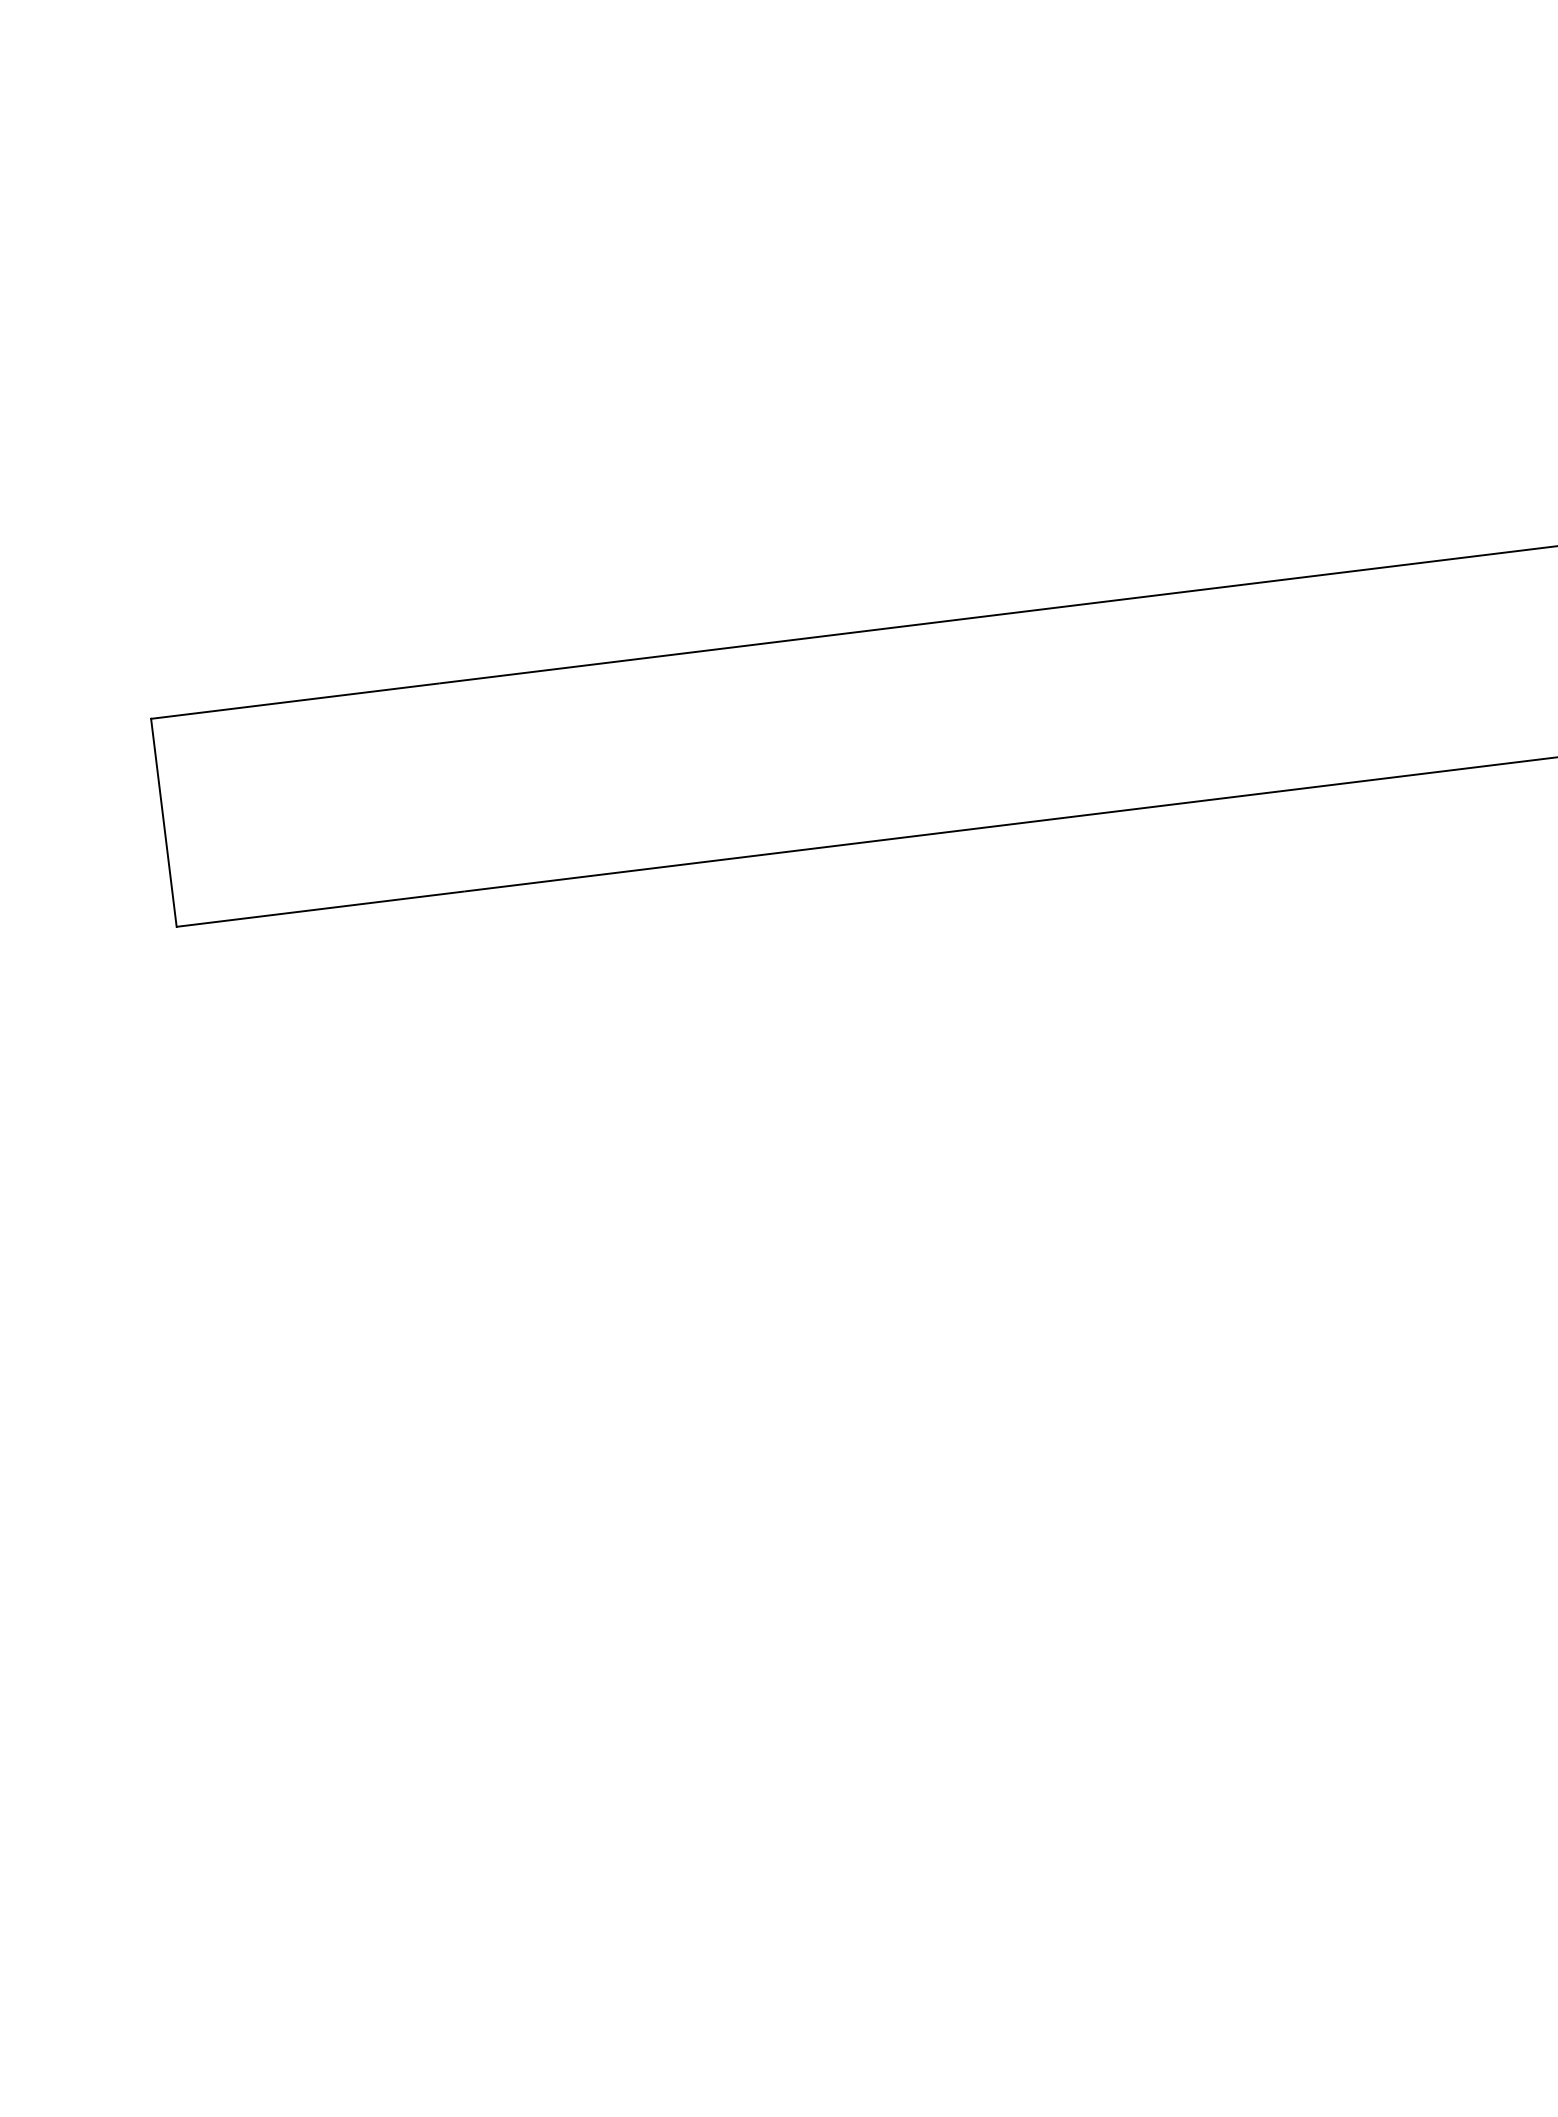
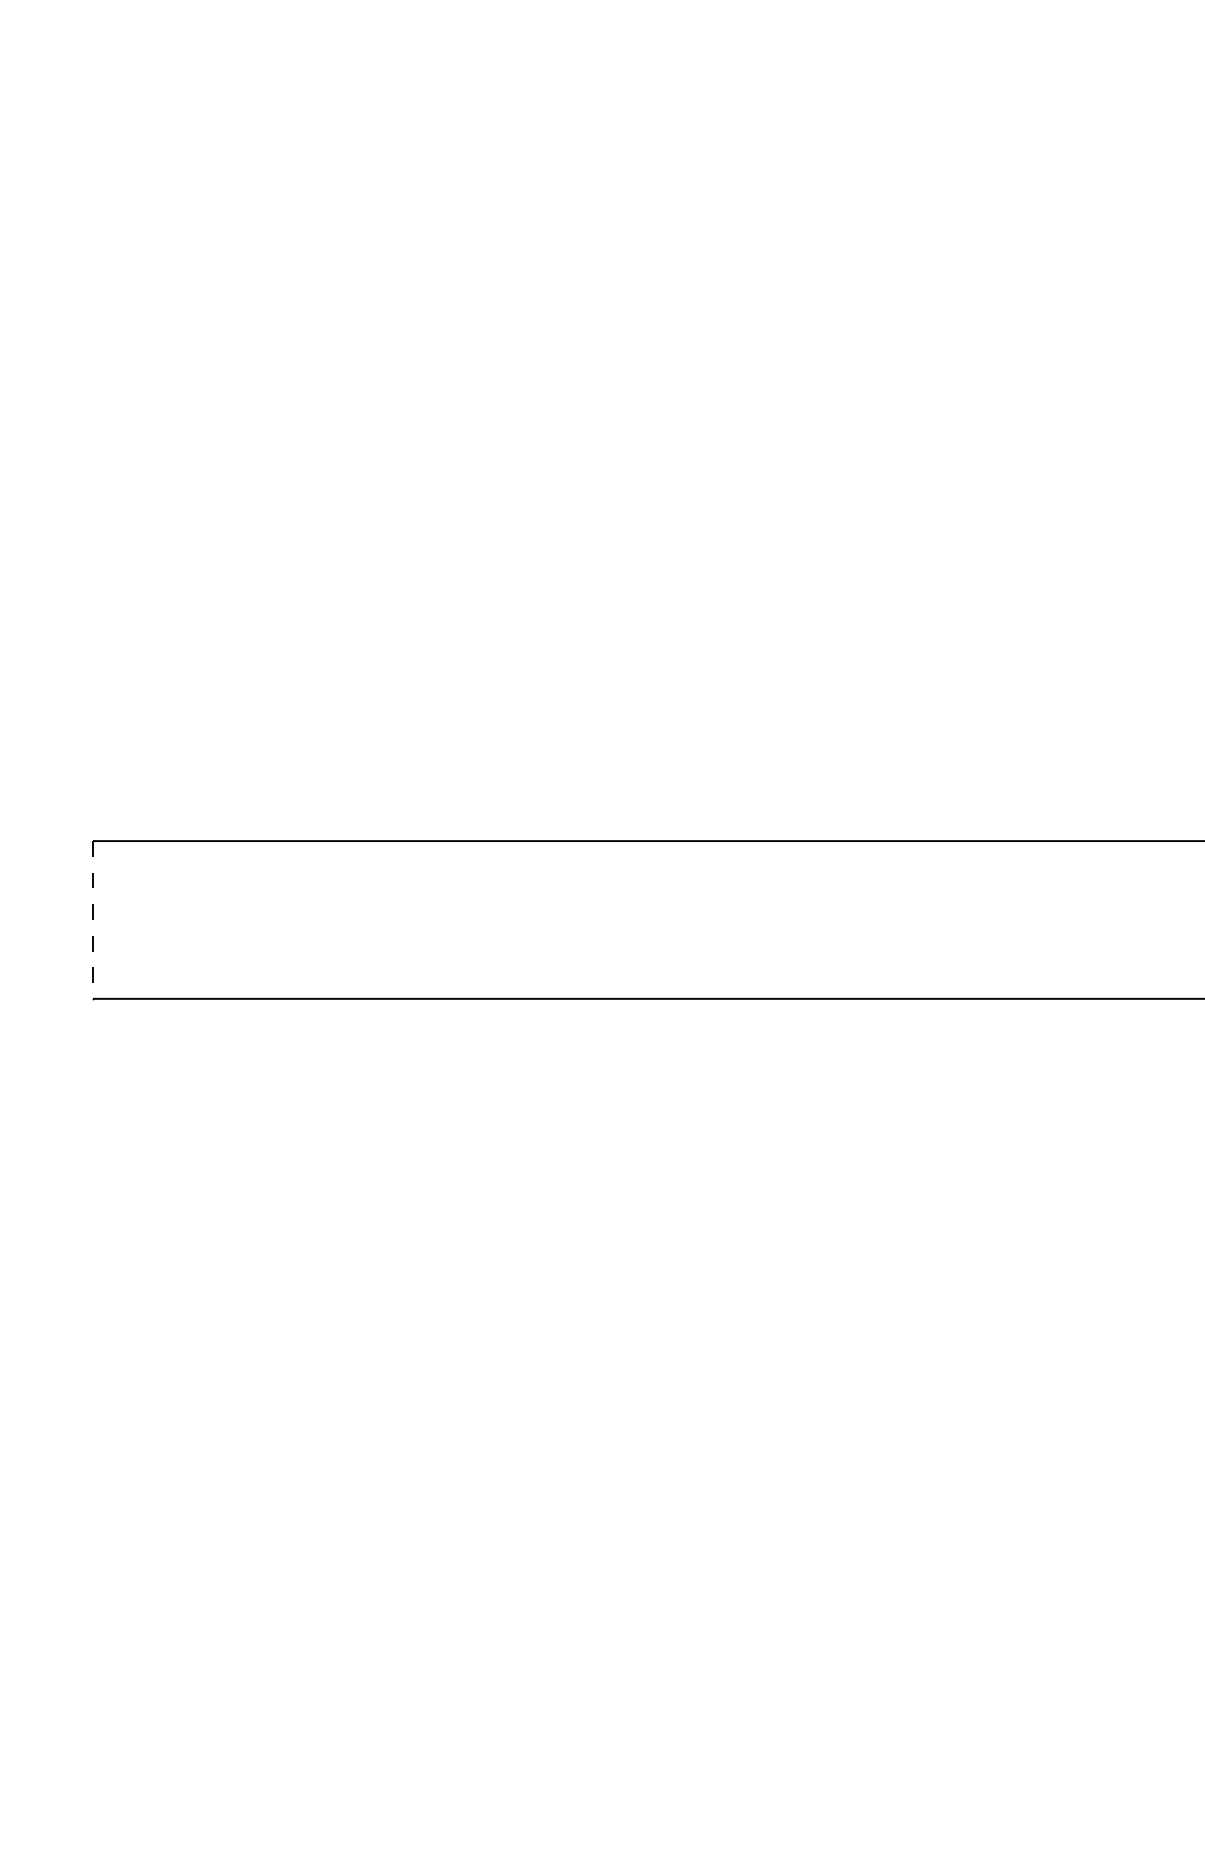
line: (163, 822) -> (93, 919), solid -> dashed

